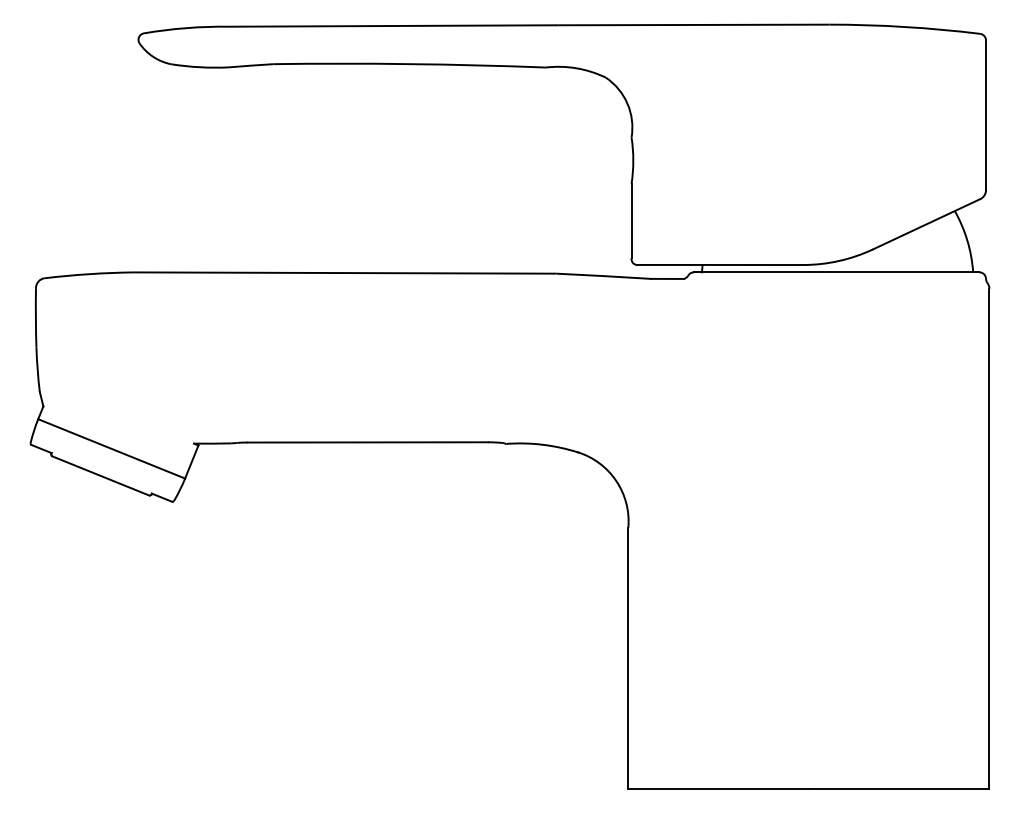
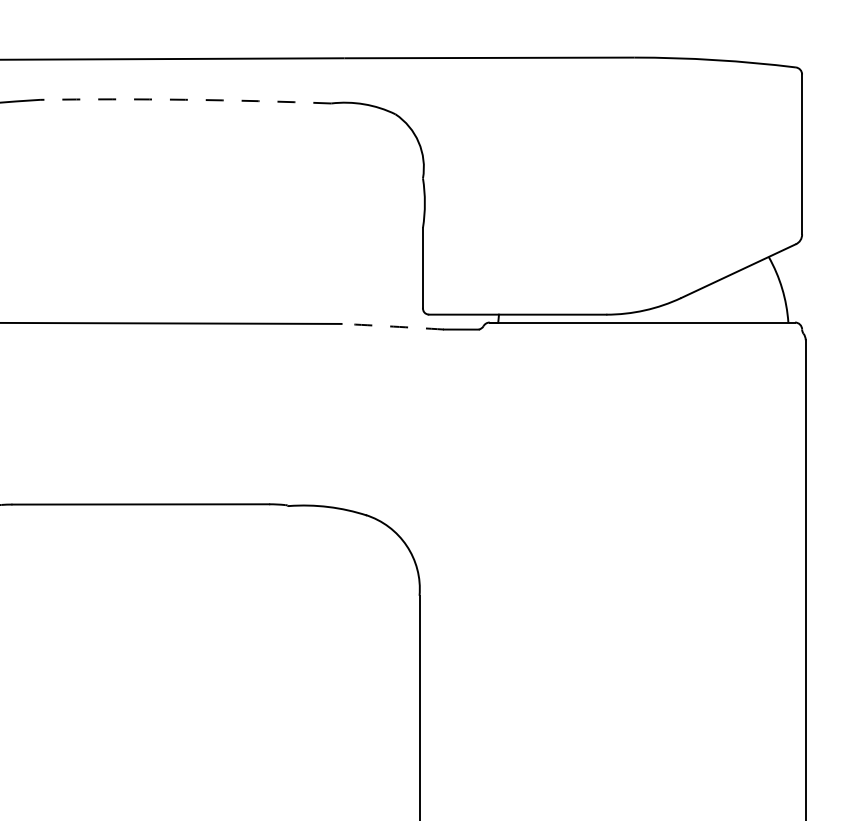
arc: (409, 64) -> (185, 100), solid -> dashed
arc: (603, 276) -> (392, 326), solid -> dashed

